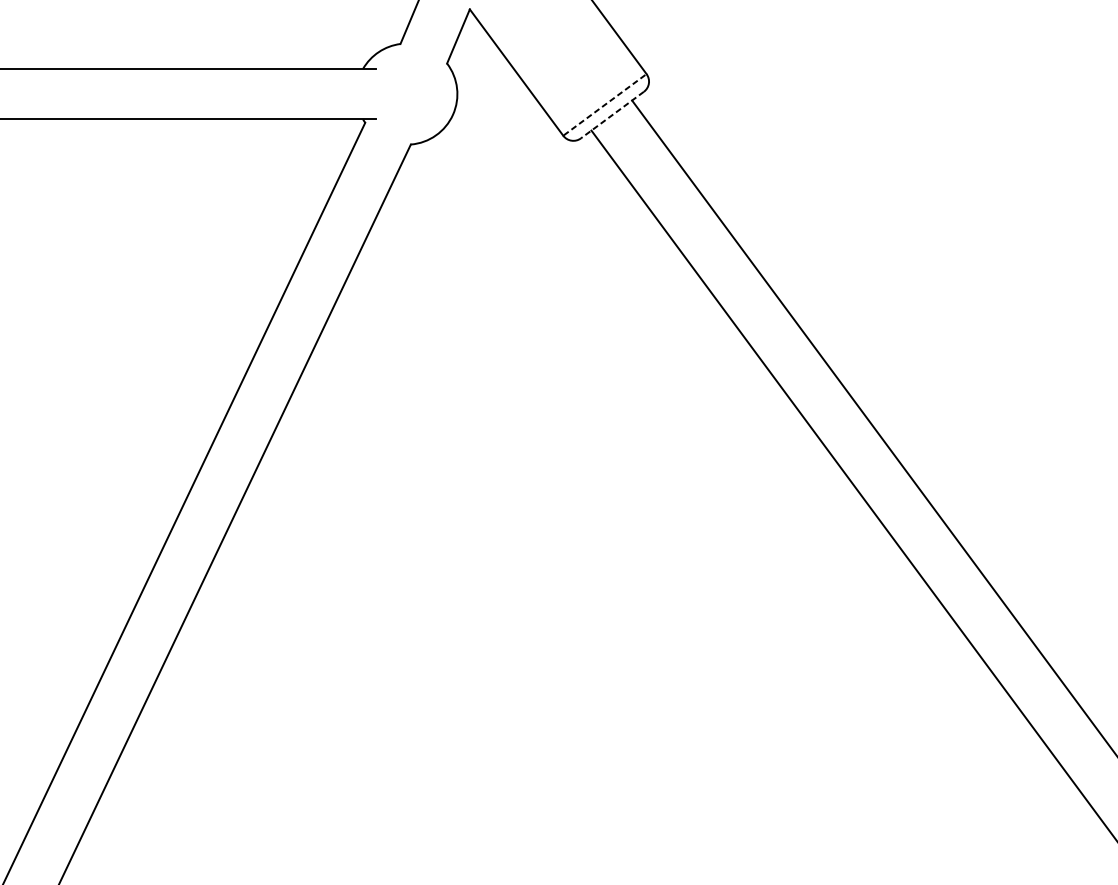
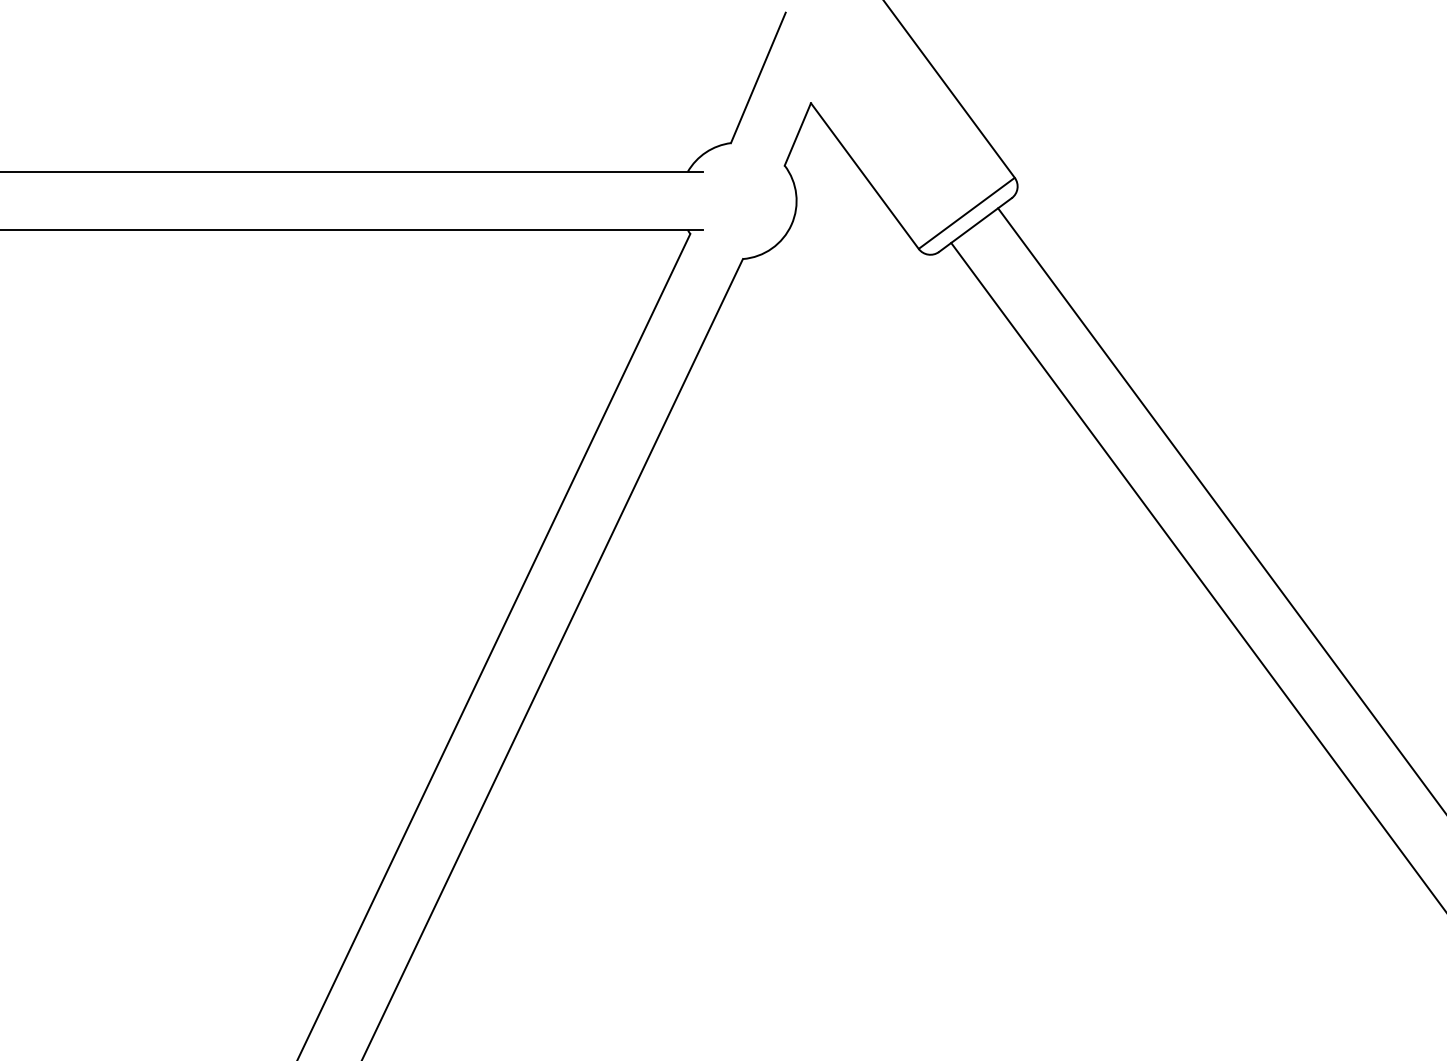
line: (605, 105) -> (967, 213), dashed -> solid
line: (612, 115) -> (975, 225), dashed -> solid

